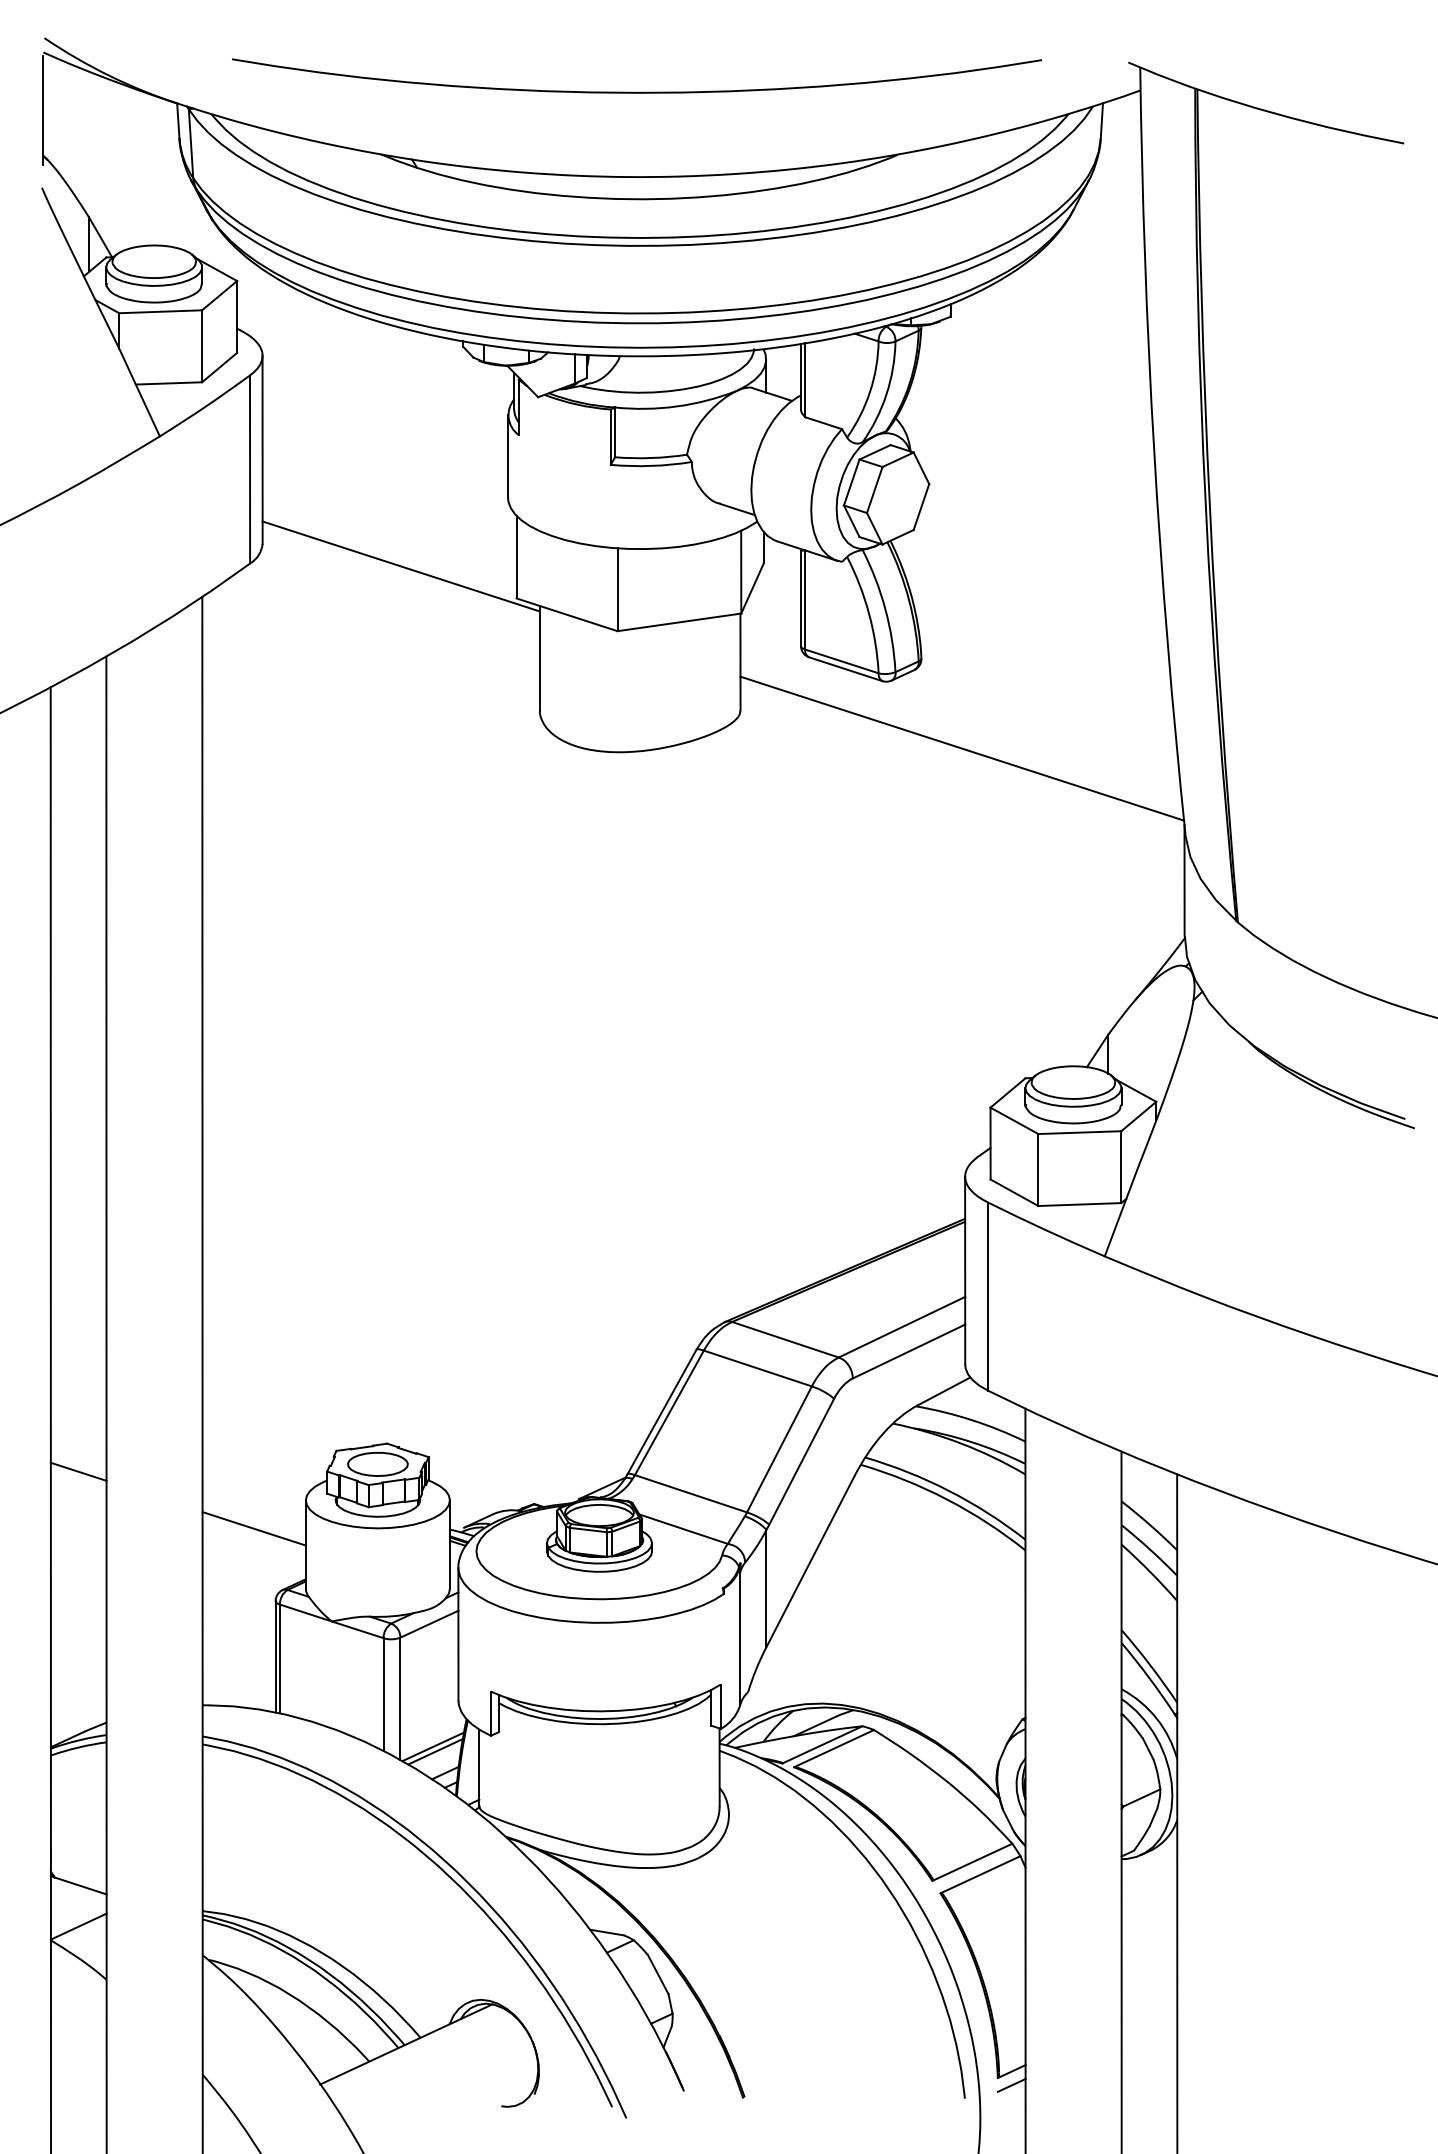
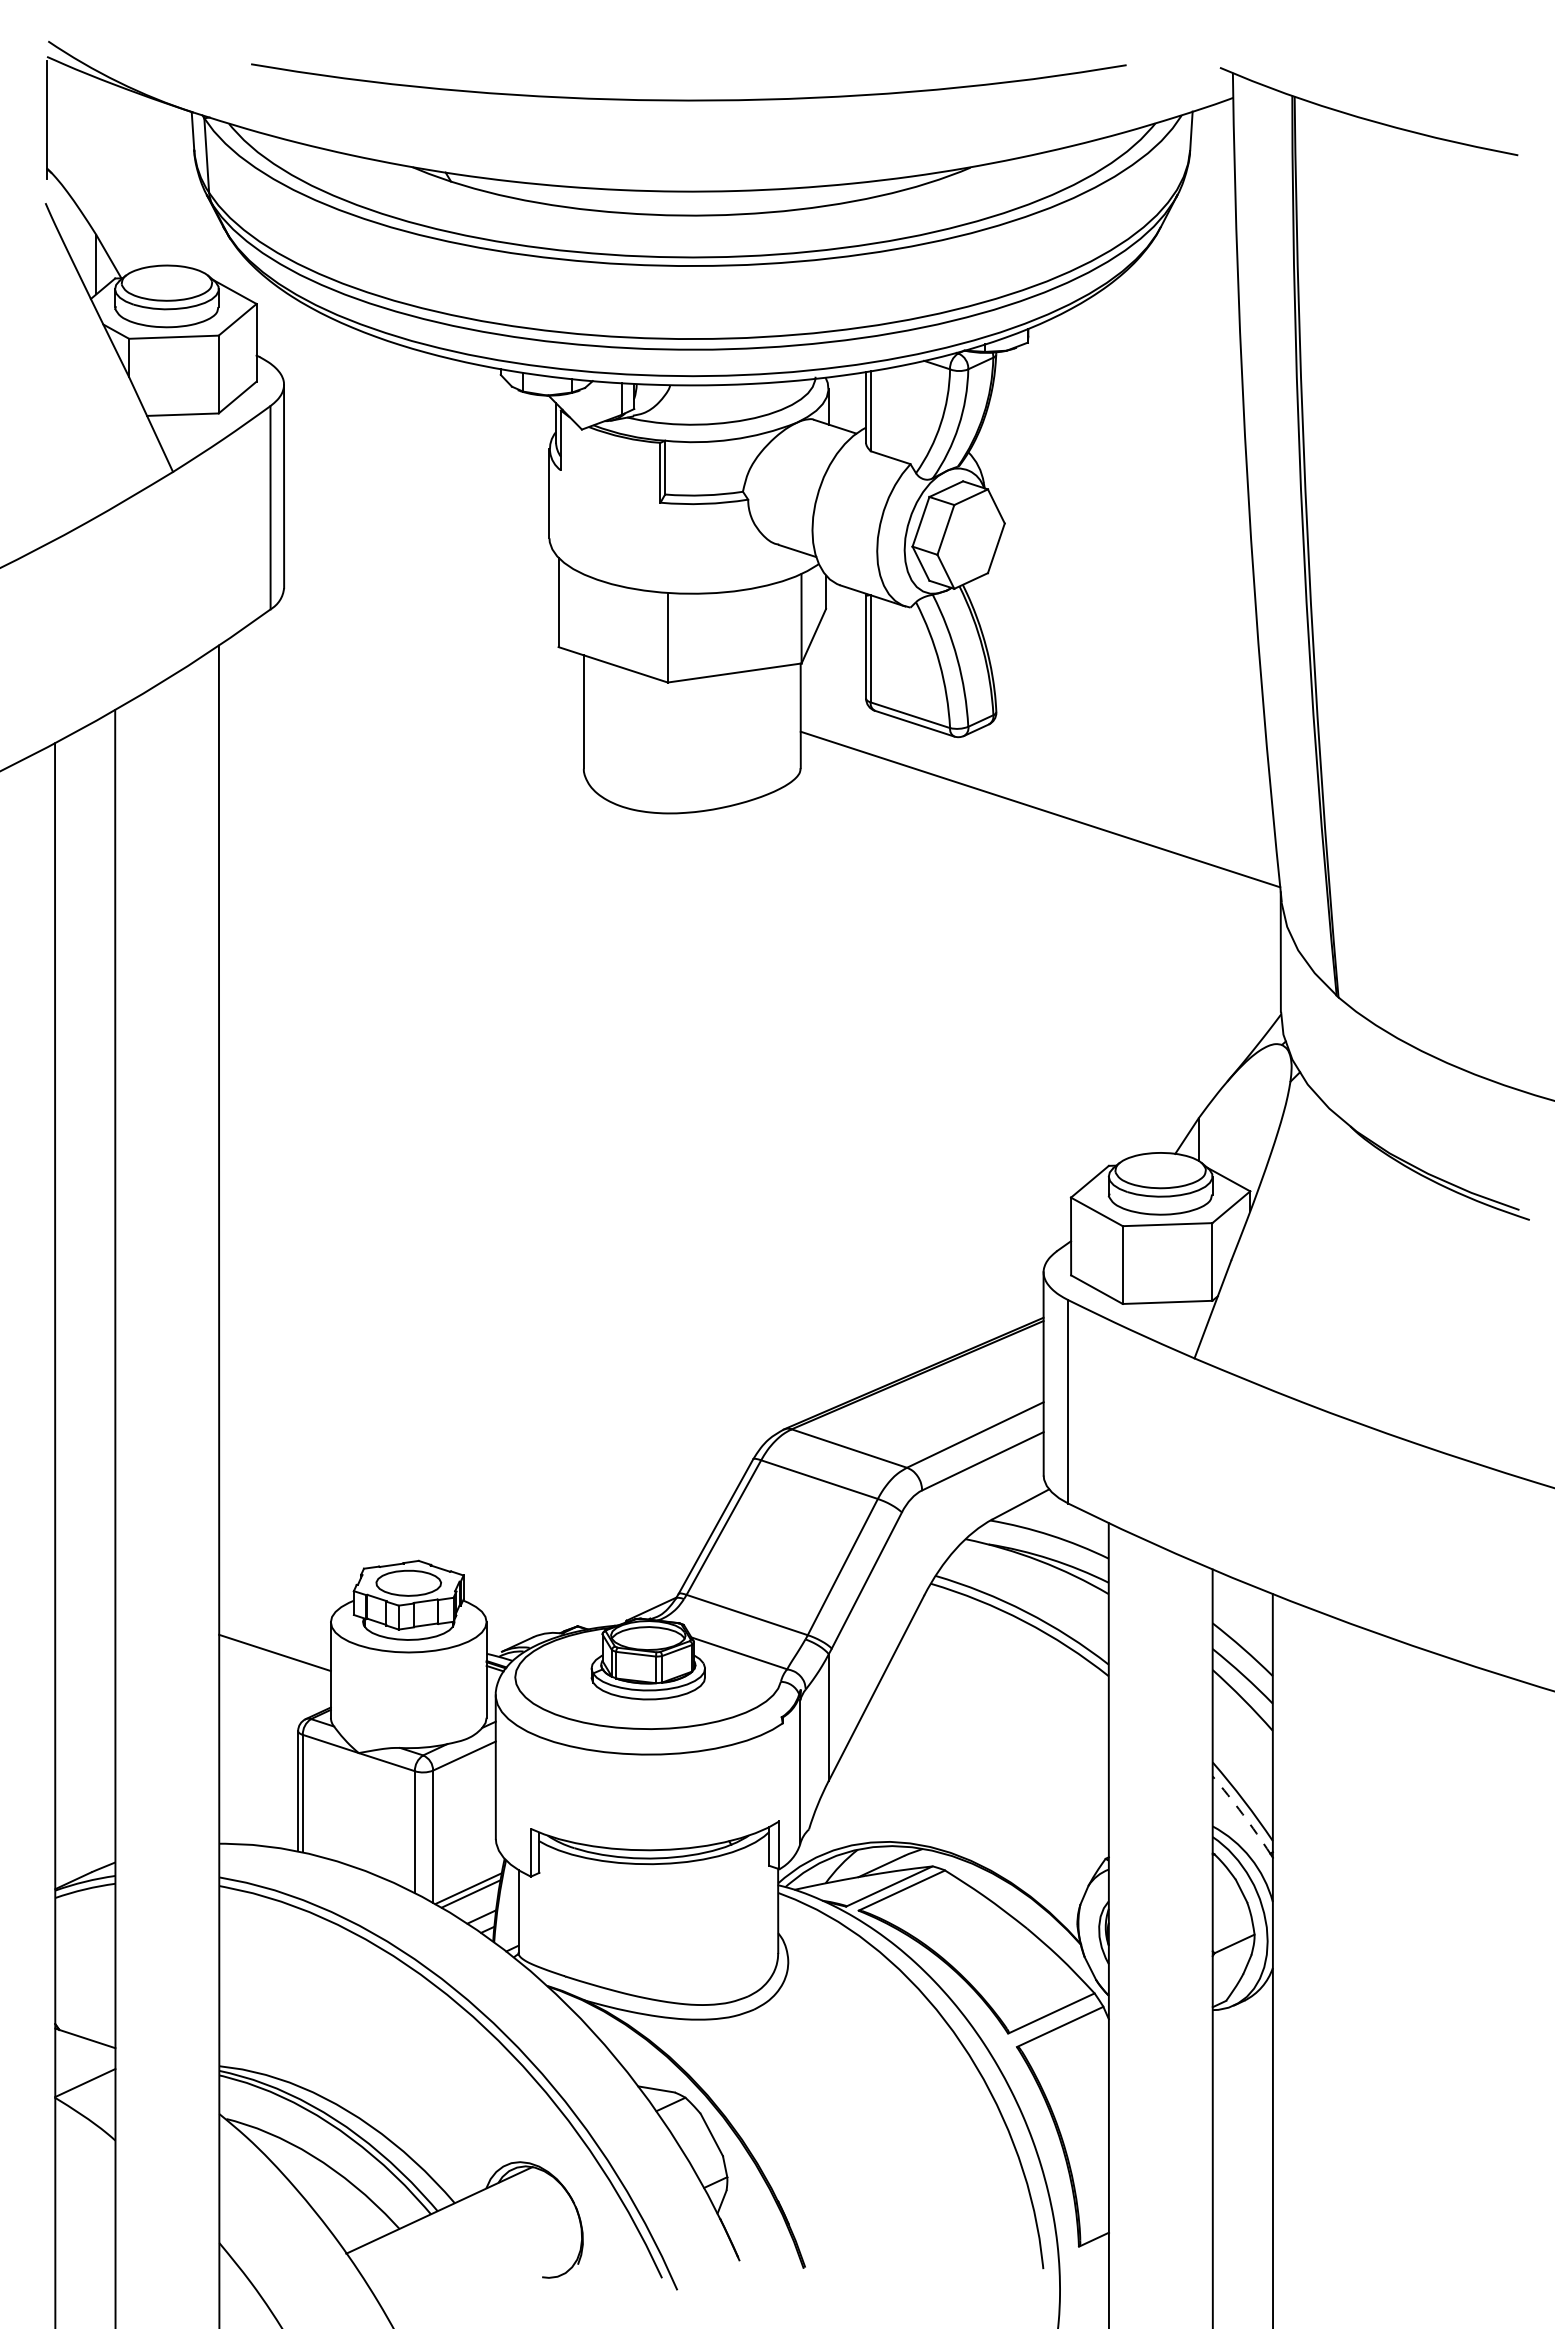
line: (400, 566) -> (433, 612), removed
line: (78, 1471) -> (85, 1591), removed
arc: (1149, 1678) -> (1242, 1814), solid -> dashed
line: (1011, 2085) -> (1093, 2254), removed

